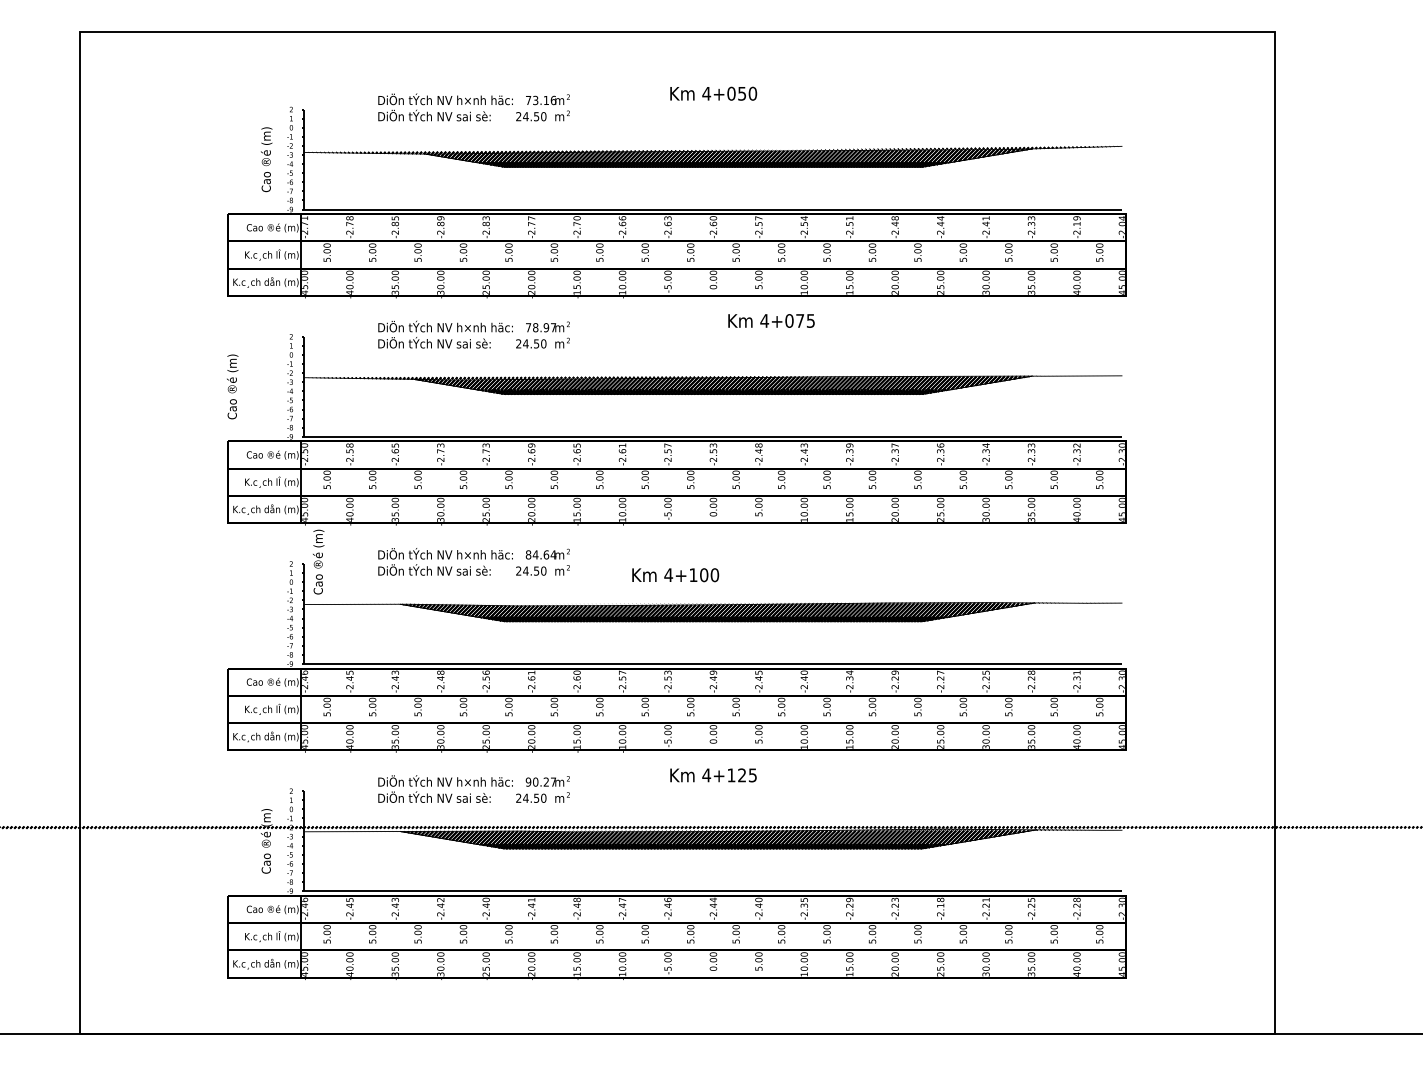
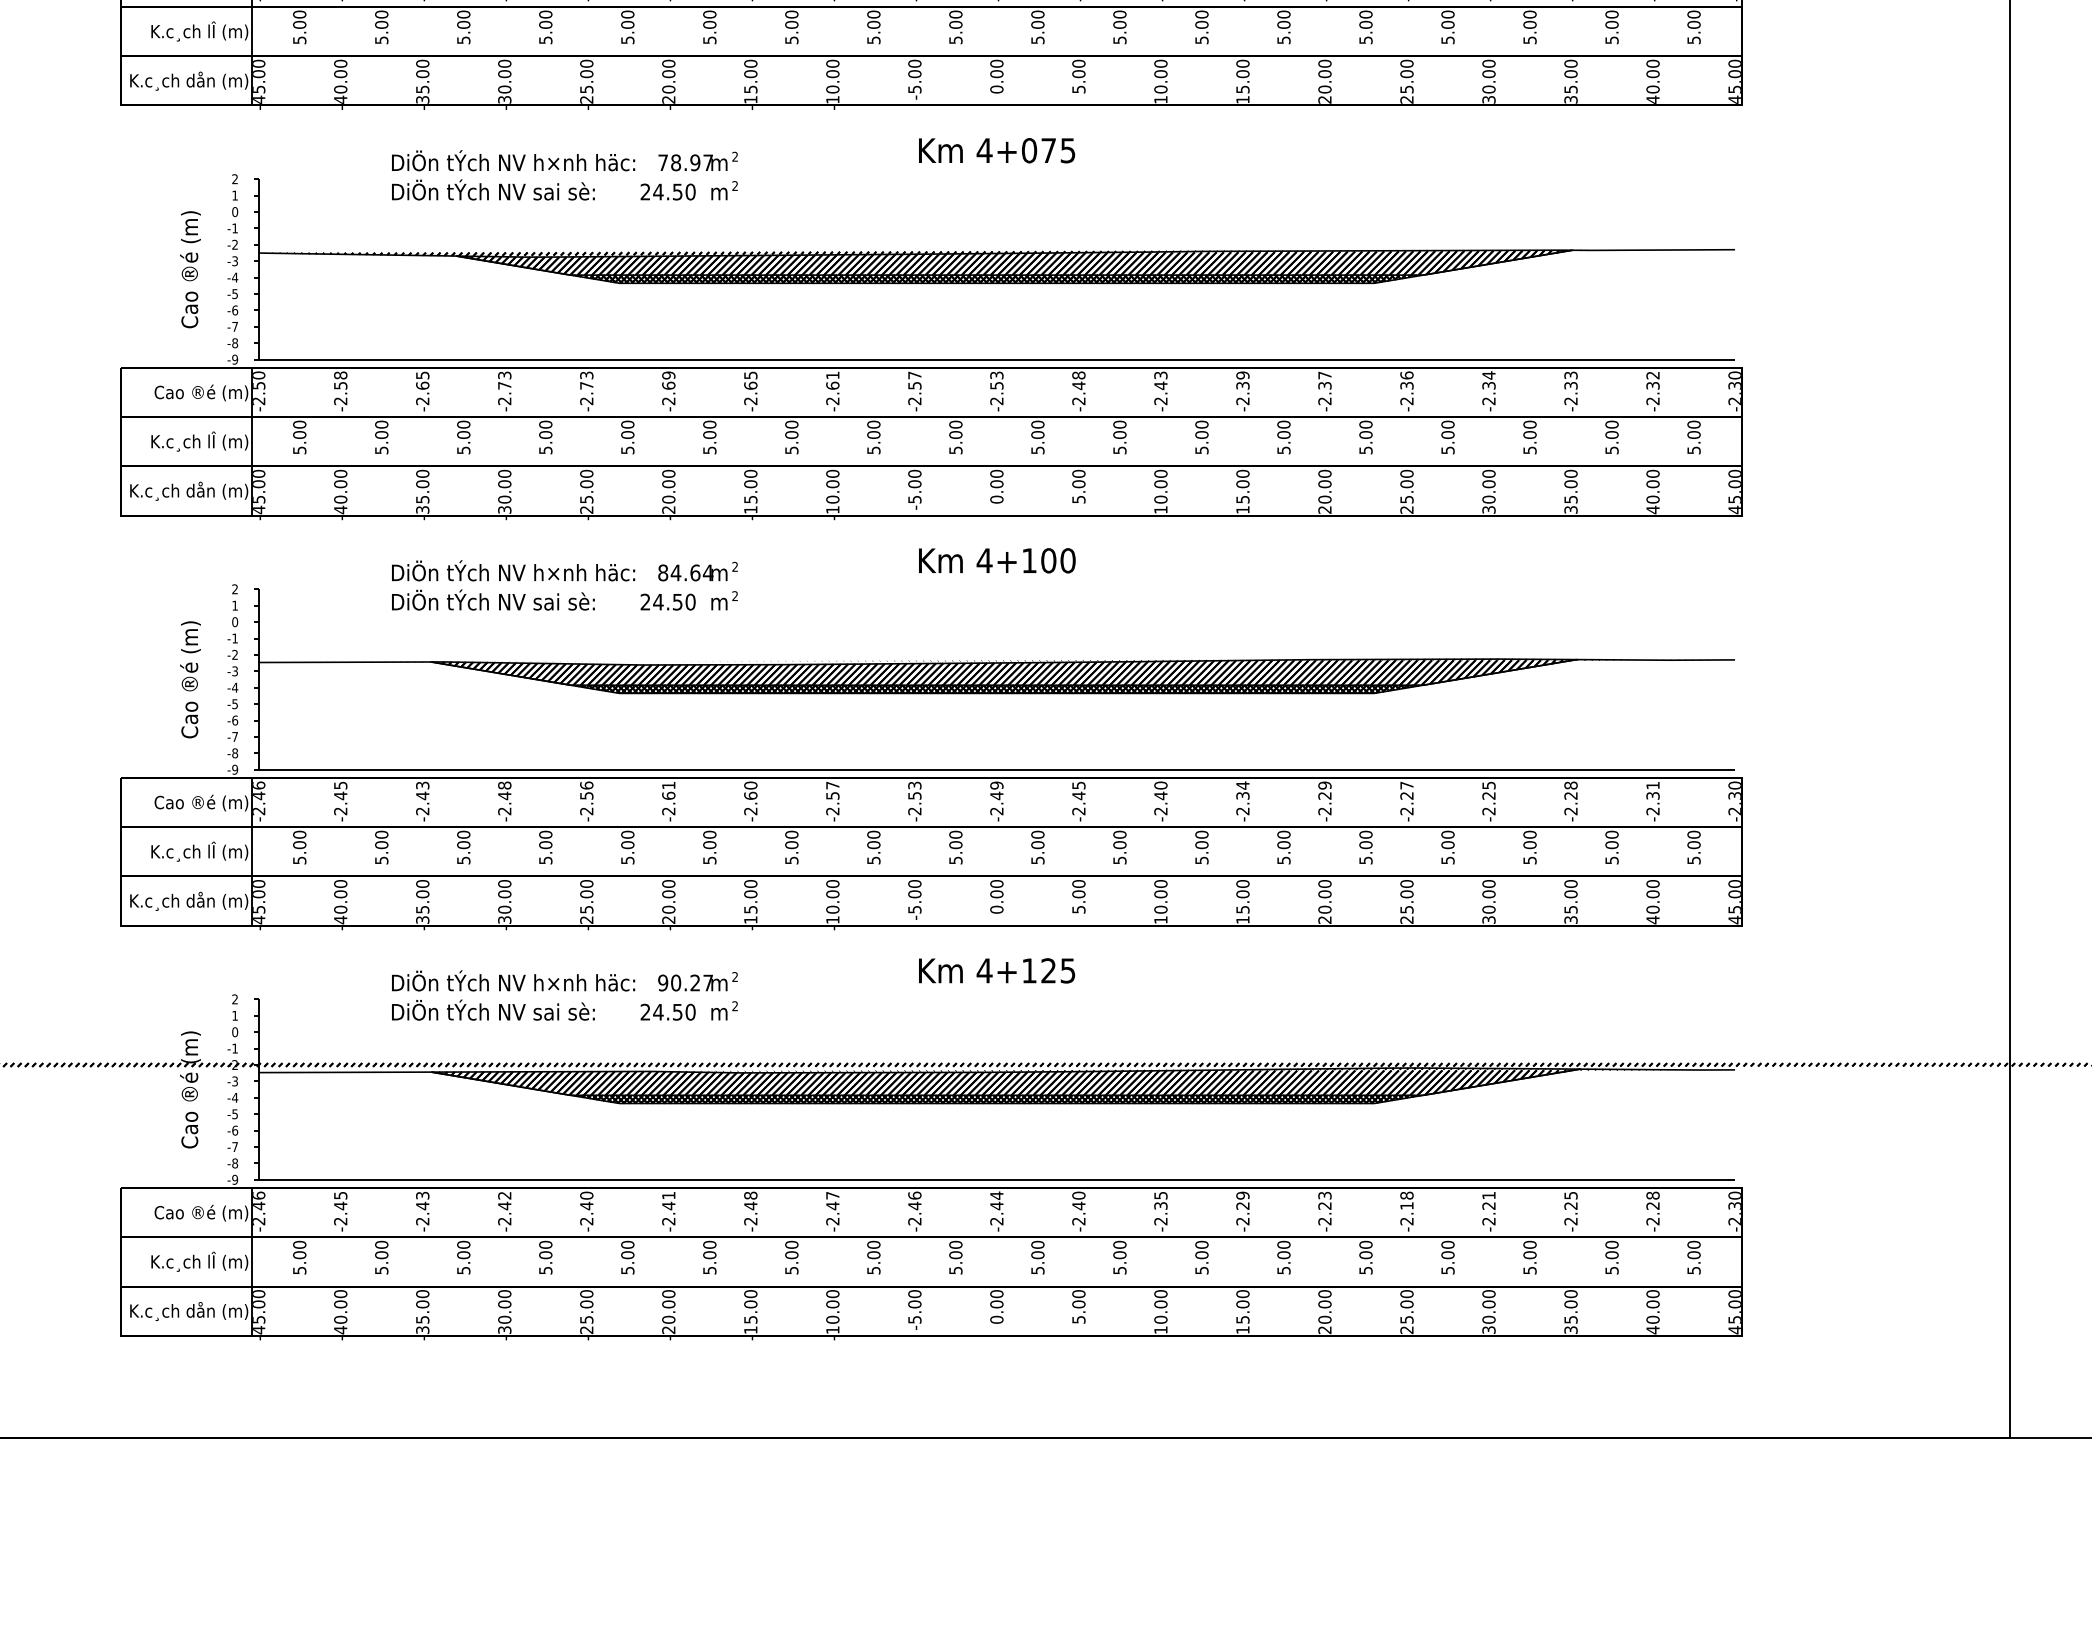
text: (771, 320) -> (996, 149), moved
text: (232, 386) -> (190, 268), moved
text: (318, 561) -> (190, 678), moved
text: (675, 575) -> (996, 561), moved

